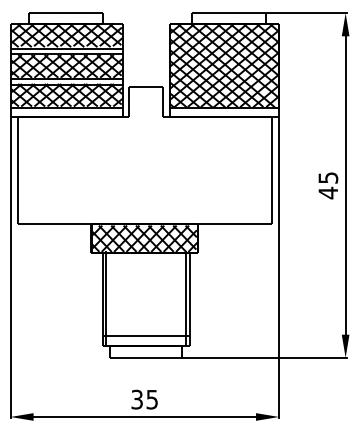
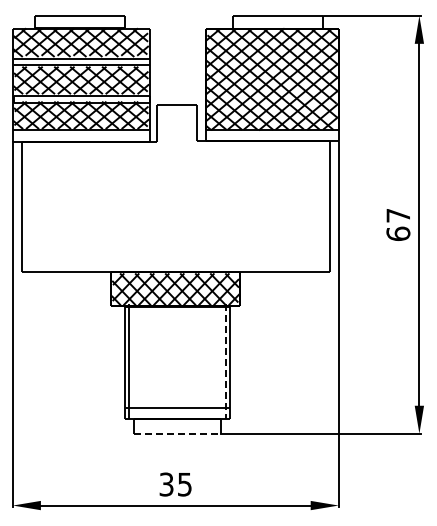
text: (328, 186) -> (398, 225), 45 -> 67
line: (185, 299) -> (225, 362), solid -> dashed
line: (146, 357) -> (177, 433), solid -> dashed

